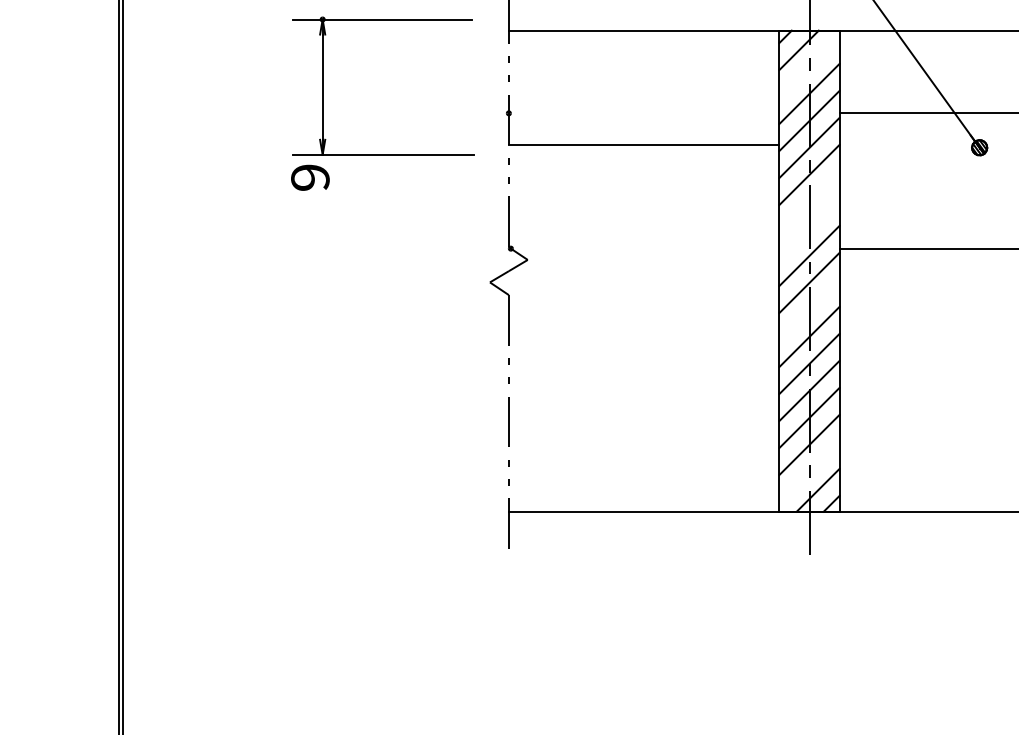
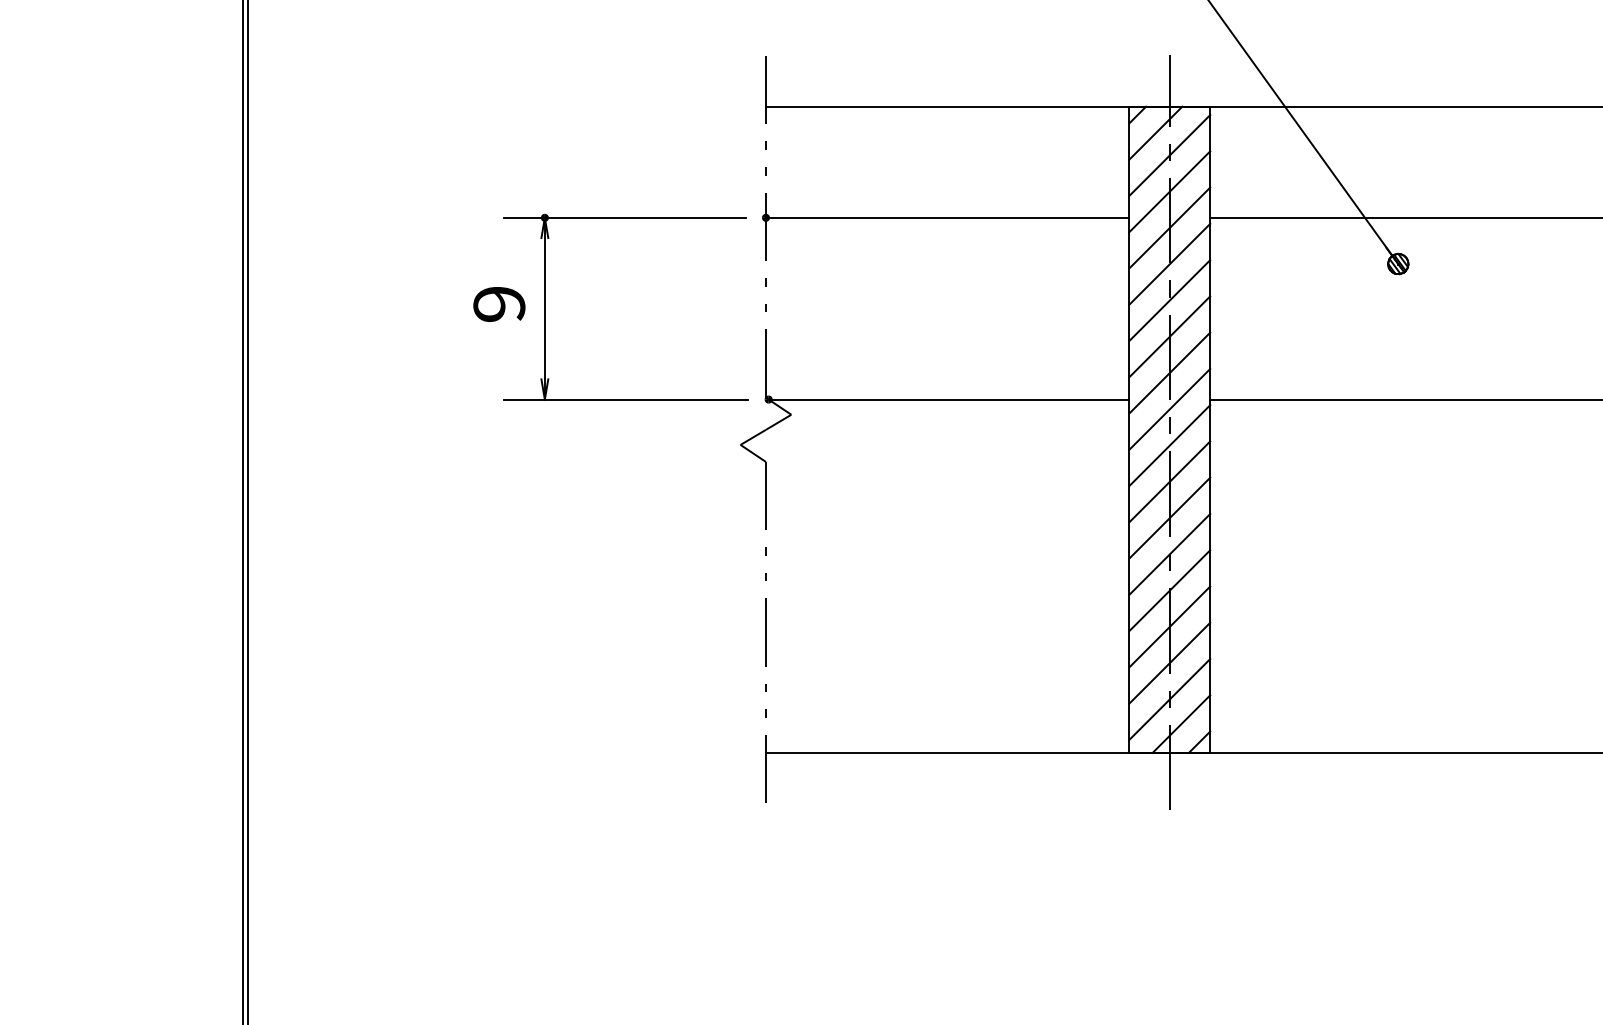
line: (809, 66) -> (1169, 155), added
part: (323, 85) -> (545, 306), moved
line: (644, 145) -> (947, 217), moved
line: (809, 201) -> (1169, 336), added
line: (809, 228) -> (1169, 372), added
line: (644, 248) -> (948, 399), added
line: (809, 309) -> (1169, 481), added
line: (809, 471) -> (1169, 699), added

